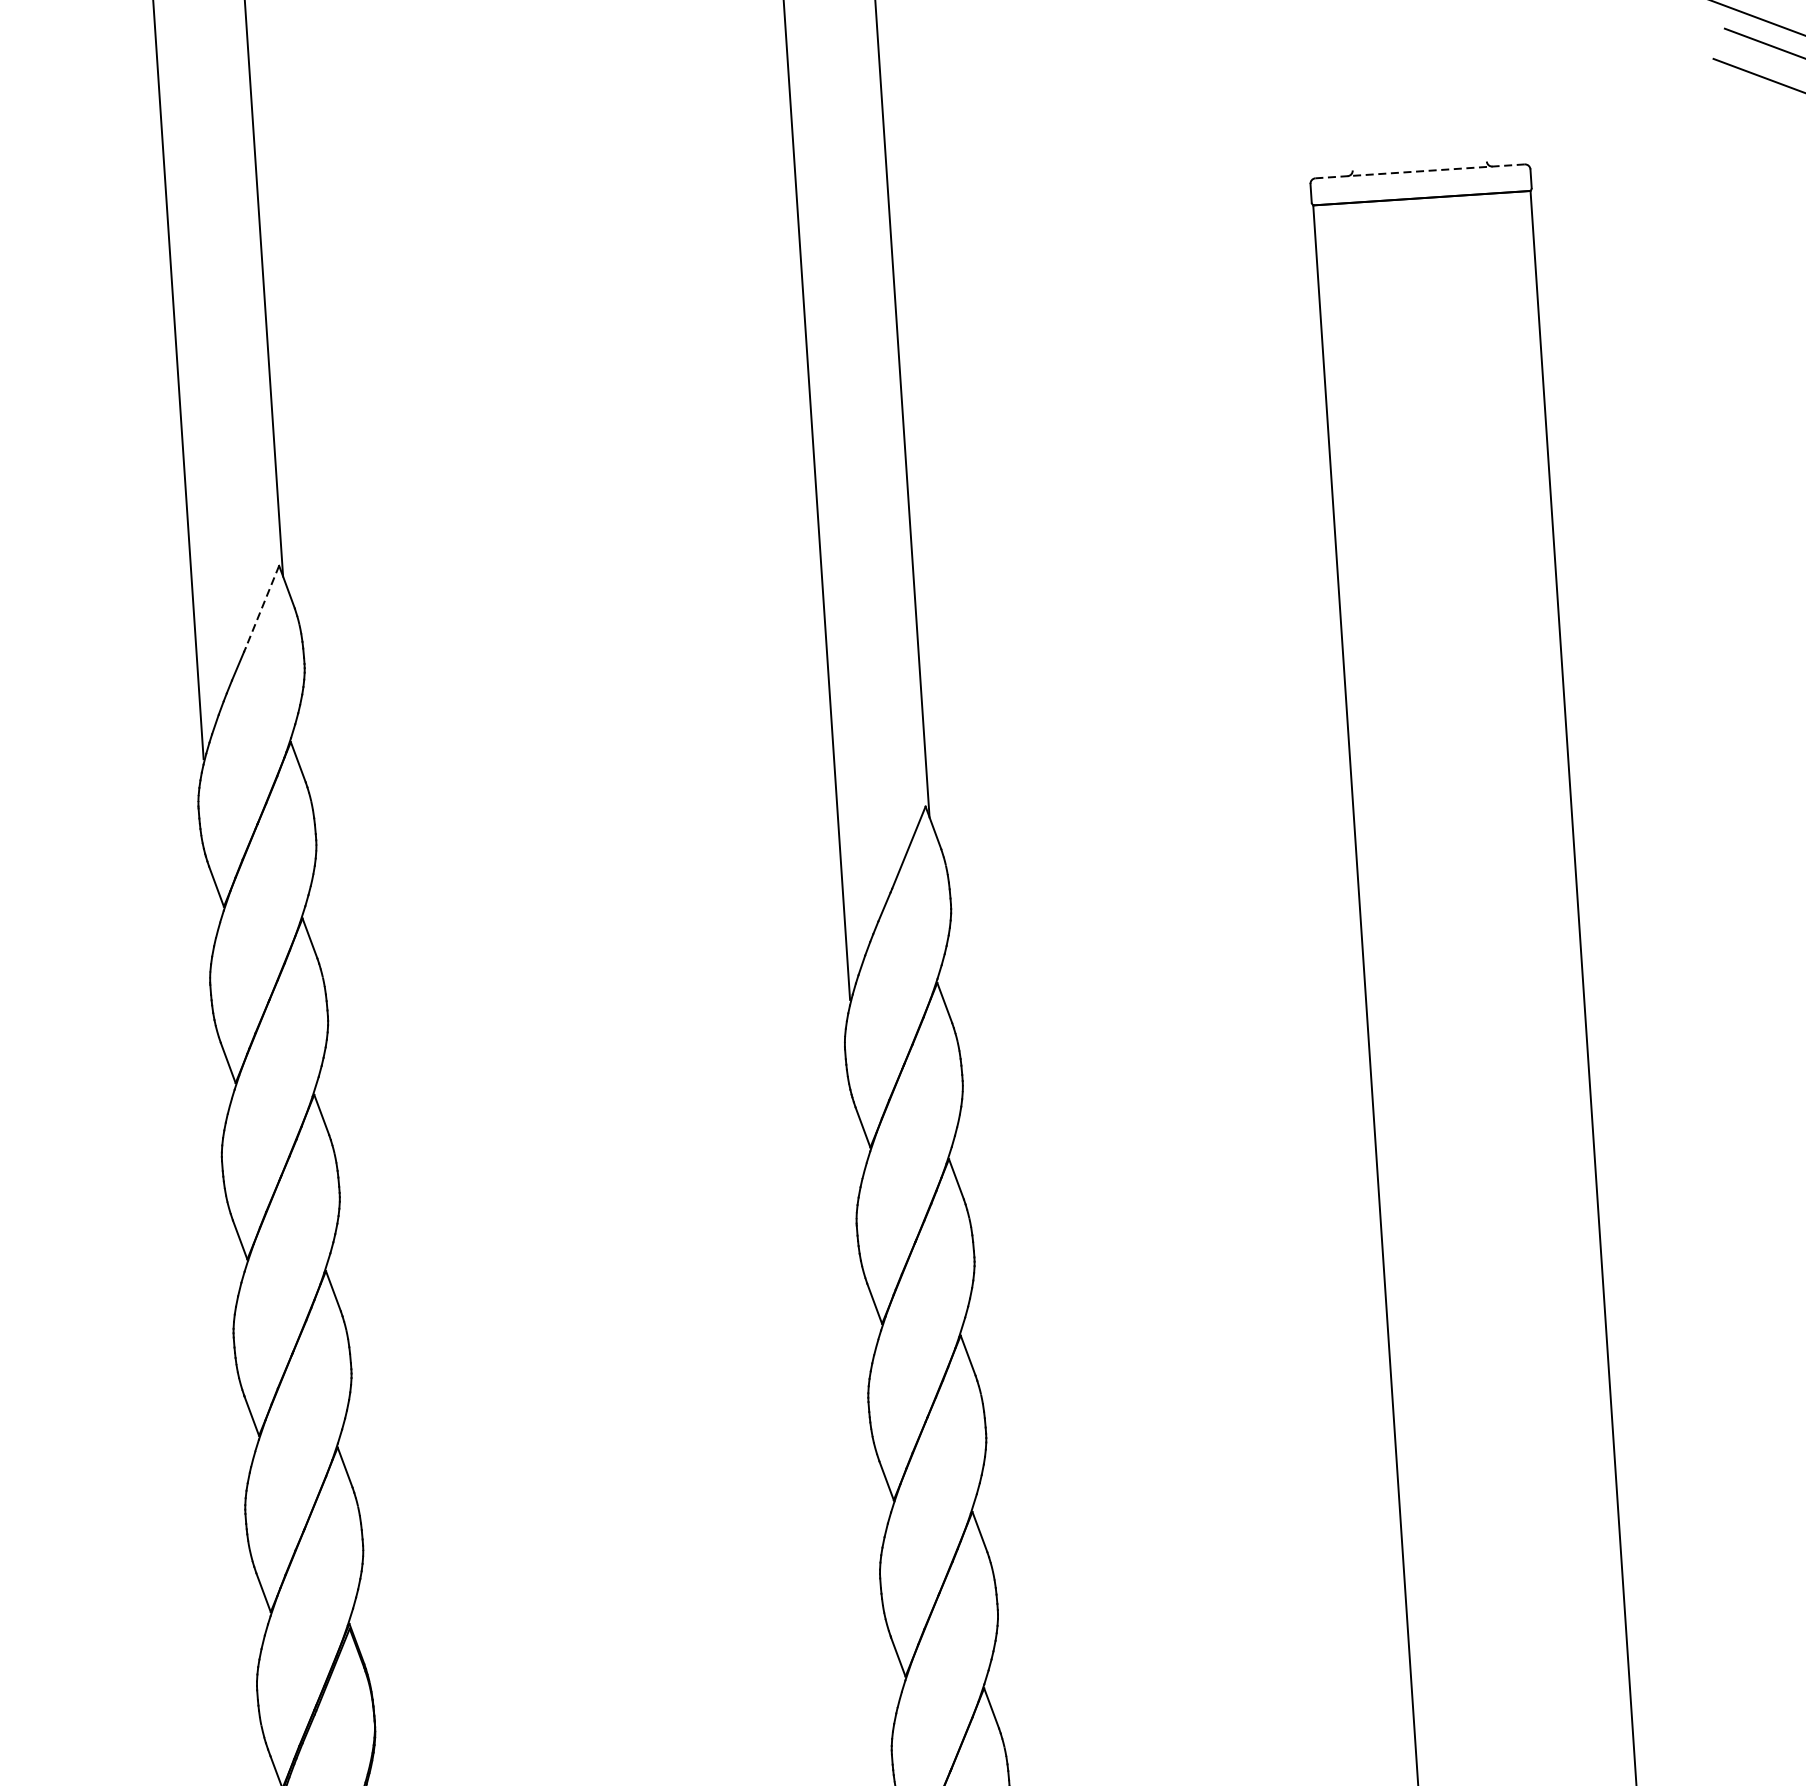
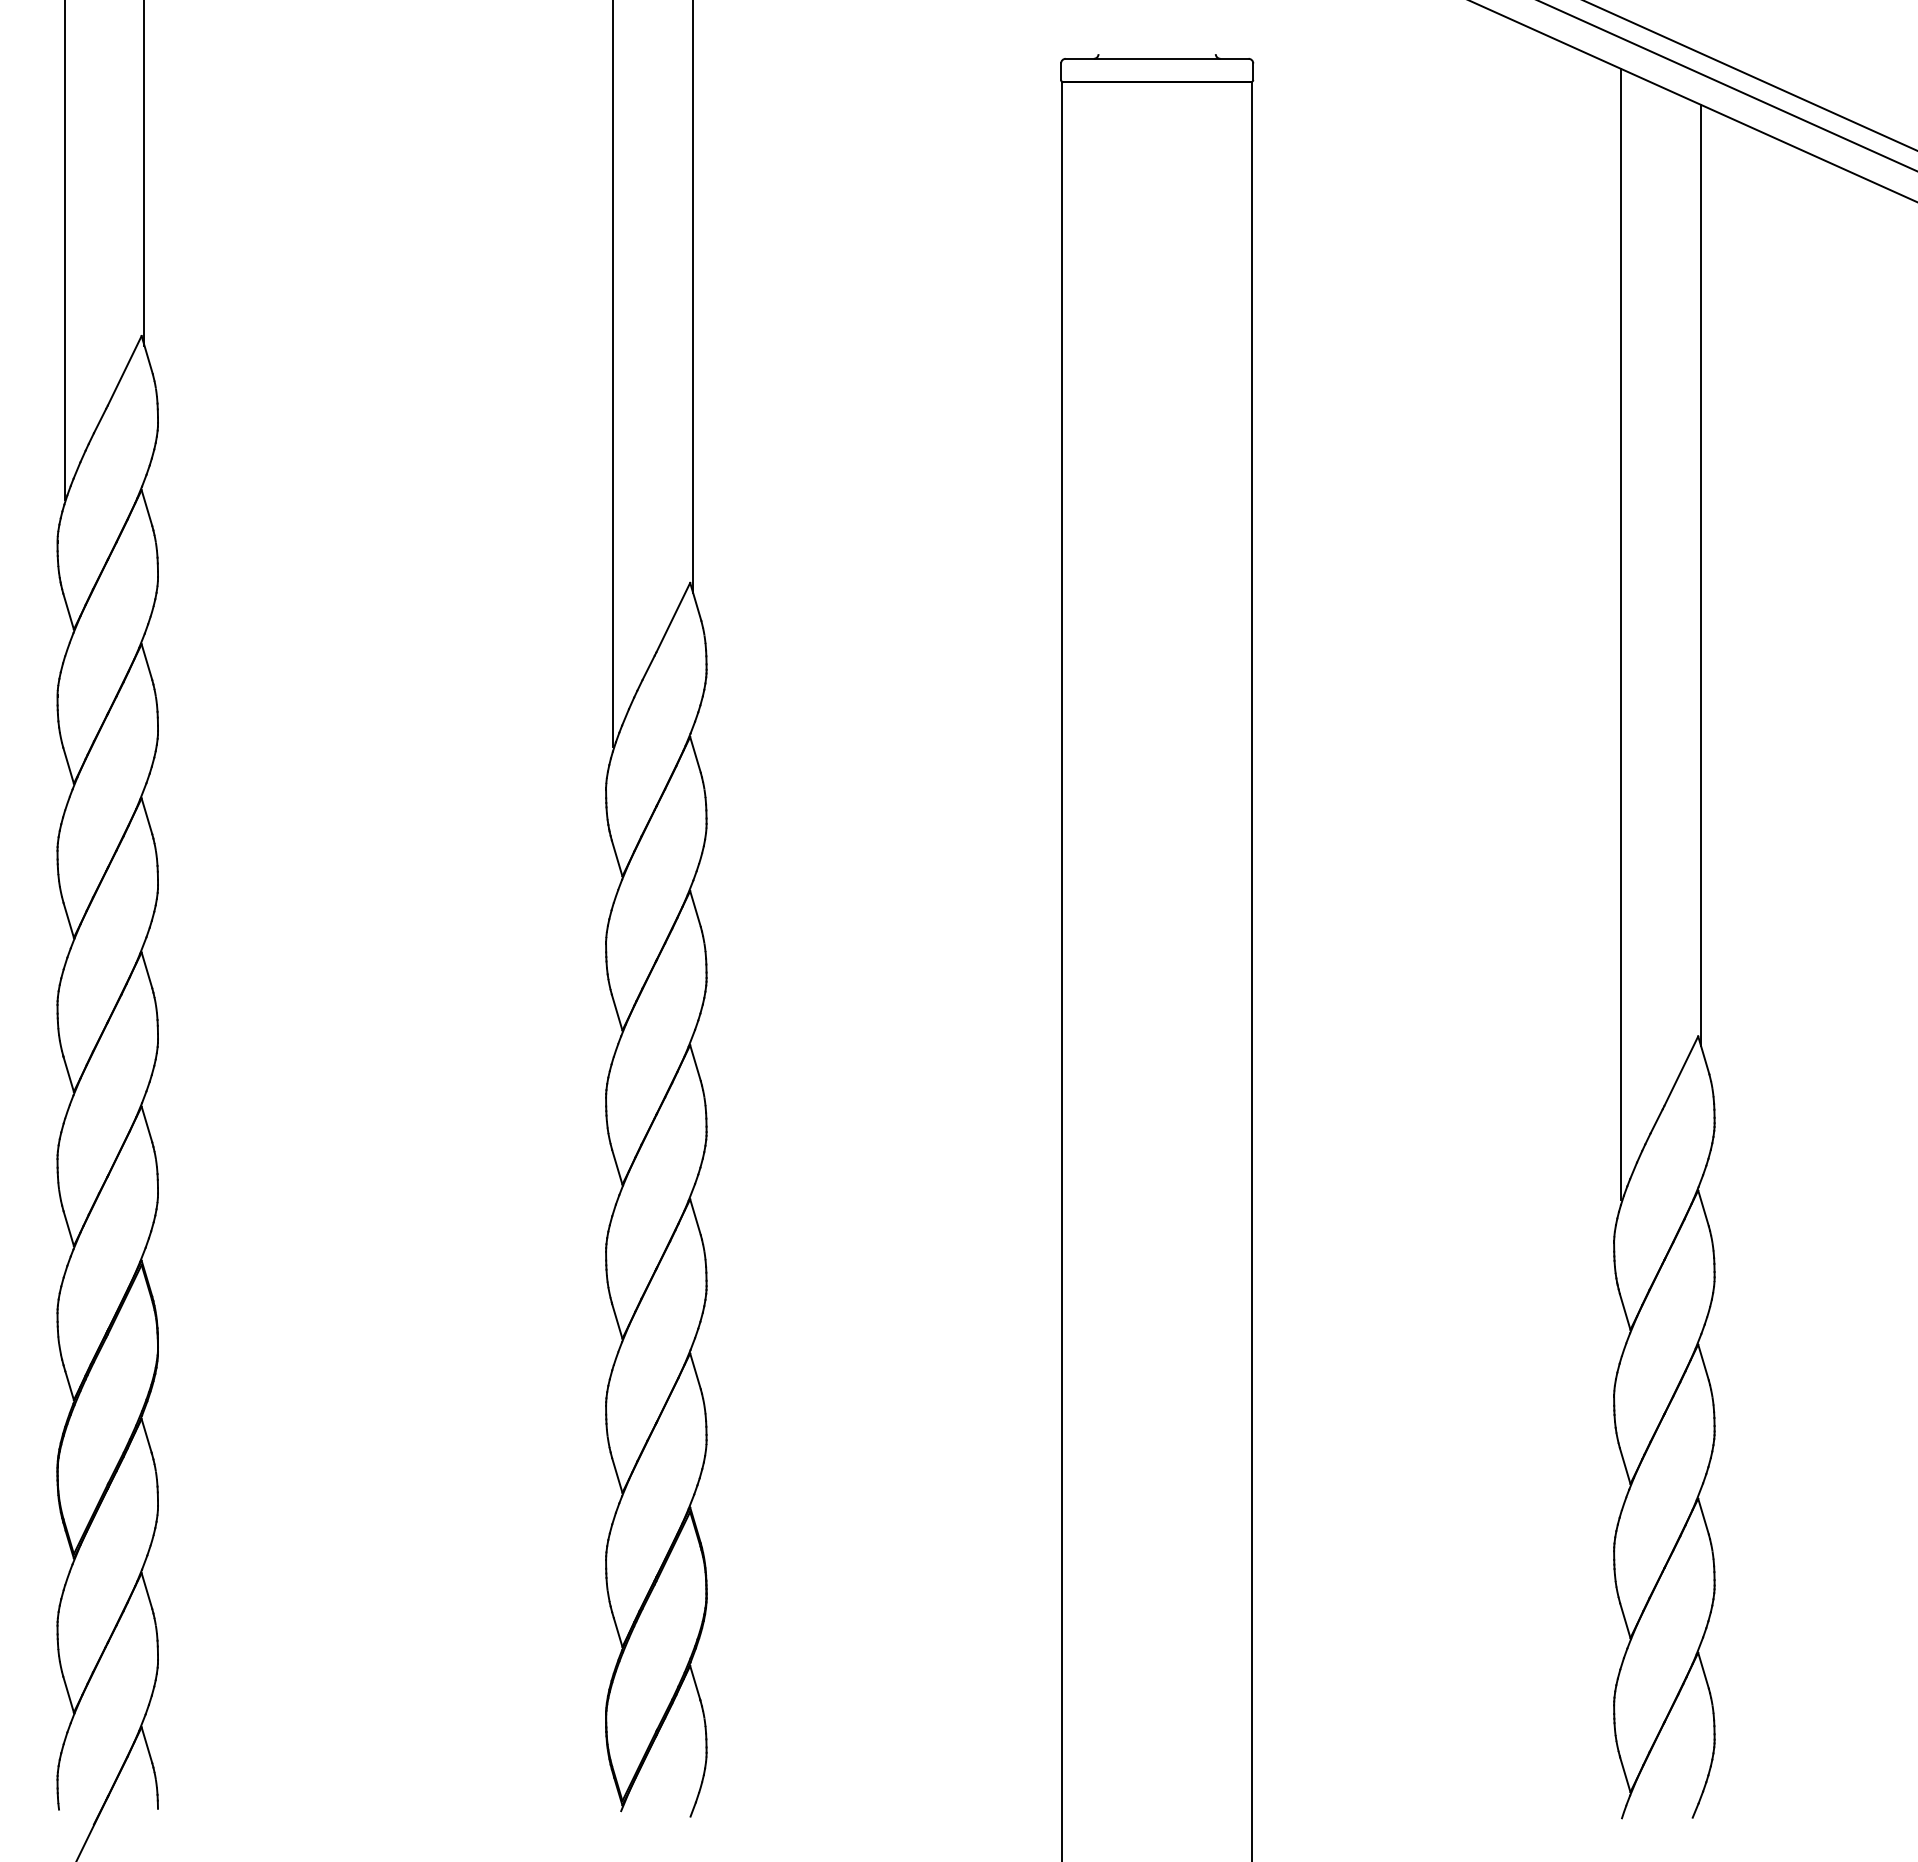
line: (1419, 171) -> (1156, 58), dashed -> solid
line: (262, 606) -> (124, 370), dashed -> solid

